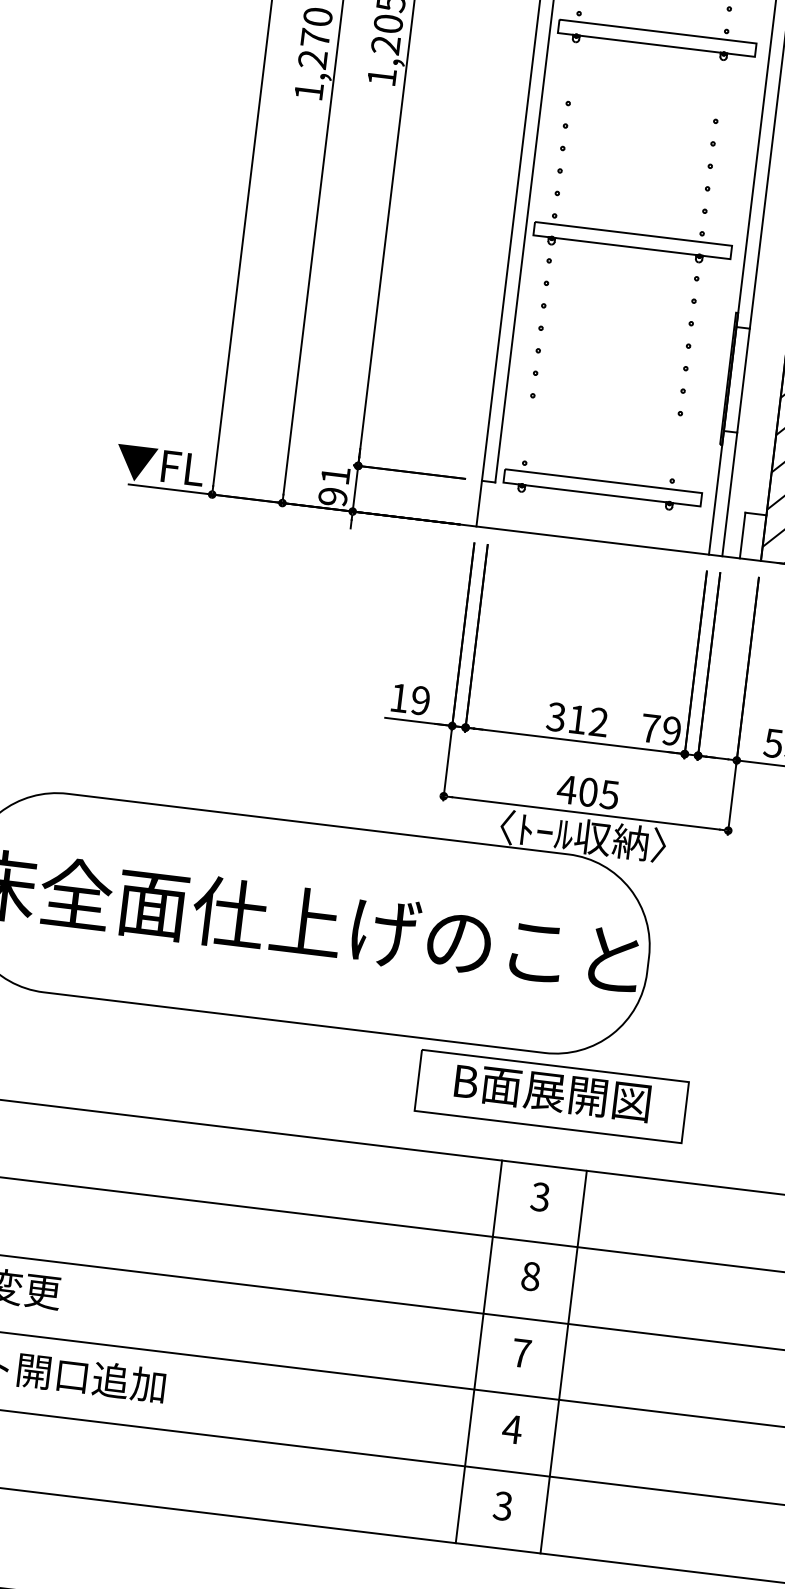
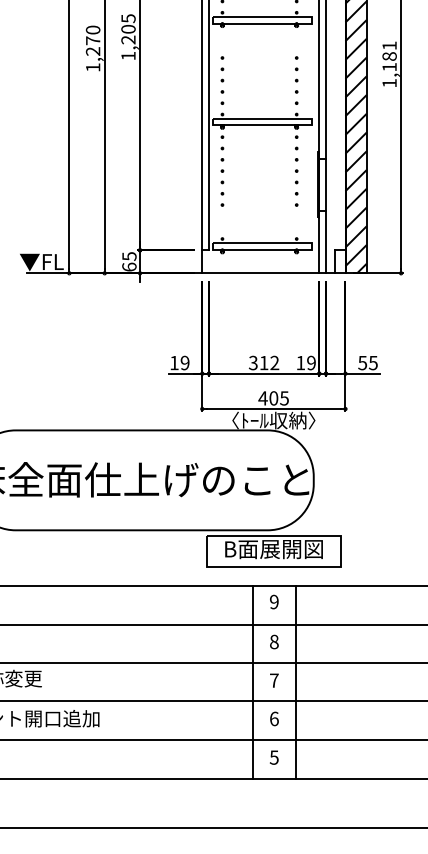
text: (334, 485) -> (129, 261), 91 -> 65
text: (649, 729) -> (300, 363), 79 -> 19
text: (538, 1197) -> (273, 602), 3 -> 9
text: (512, 1428) -> (274, 718), 4 -> 6
text: (503, 1506) -> (274, 757), 3 -> 5

